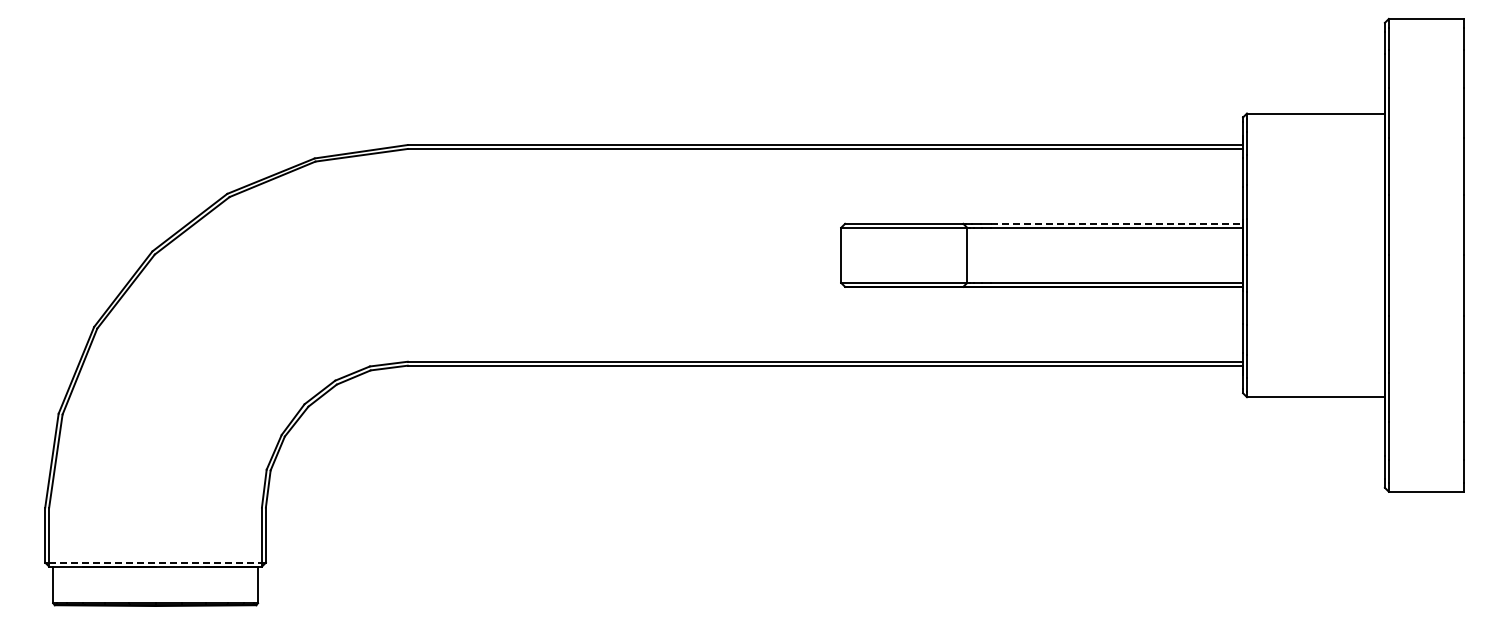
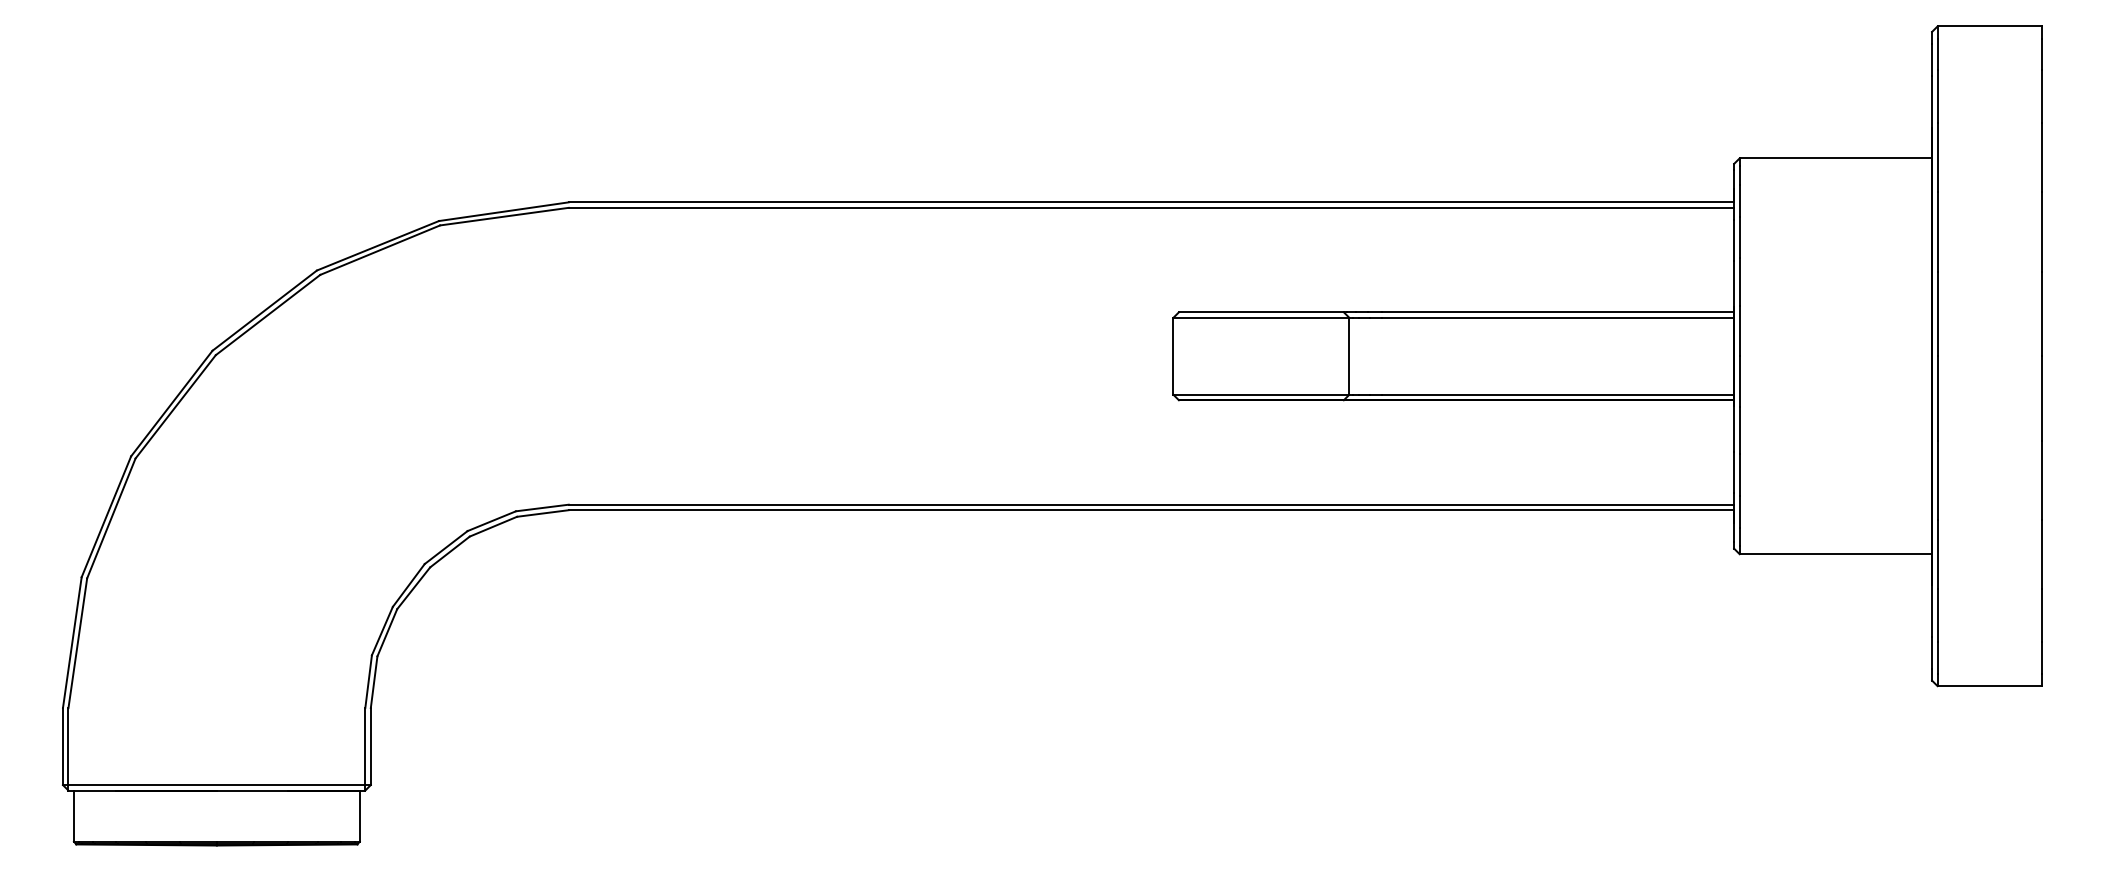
line: (1117, 223) -> (1558, 311), dashed -> solid
line: (156, 562) -> (218, 784), dashed -> solid

